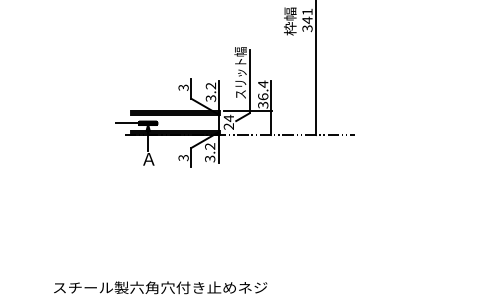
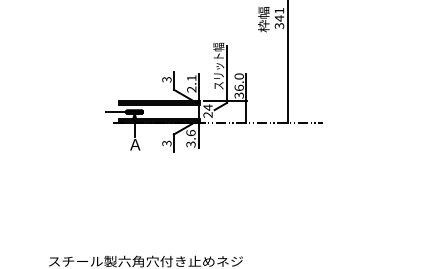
text: (262, 84) -> (238, 76), 36.4 -> 36.0
text: (210, 91) -> (191, 83), 3.2 -> 2.1
text: (209, 146) -> (190, 133), 3.2 -> 3.6

